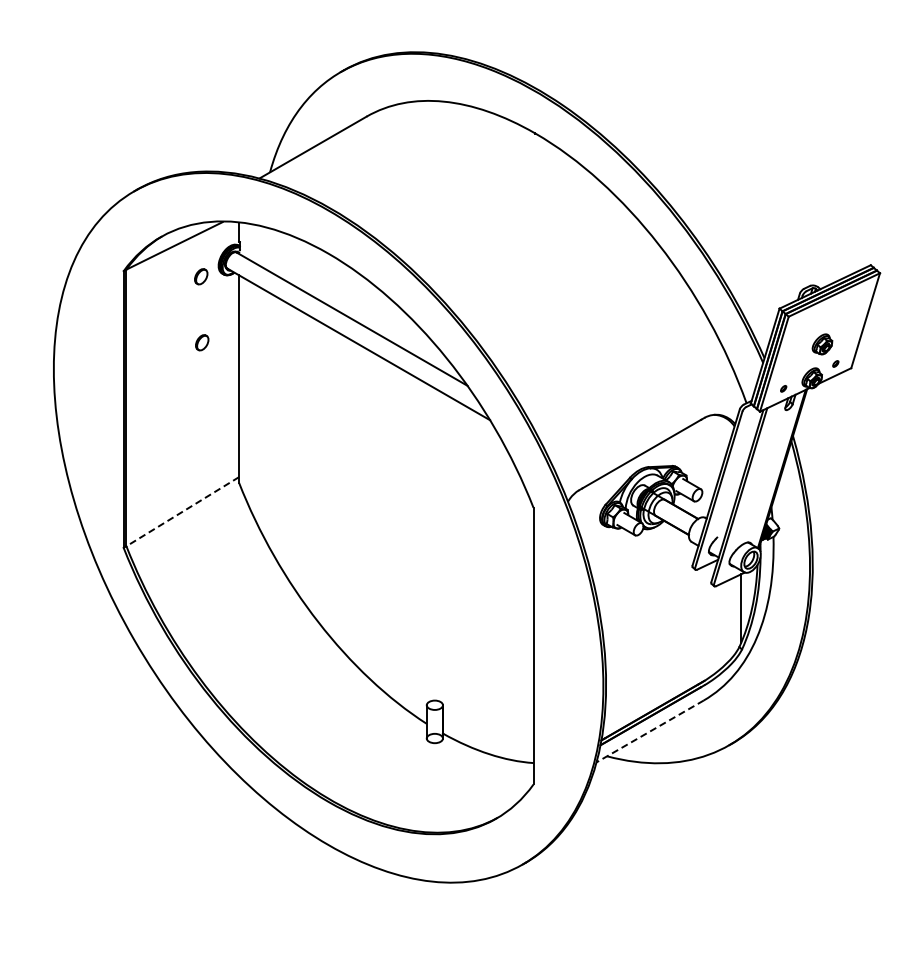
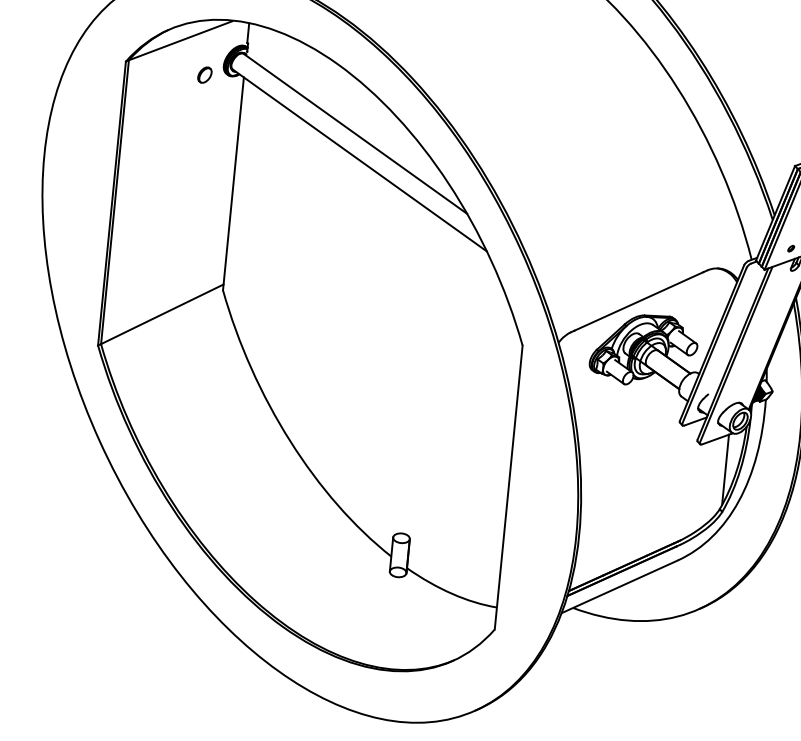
part: (202, 342) -> (199, 142), removed
line: (182, 511) -> (162, 314), dashed -> solid
line: (650, 731) -> (620, 586), dashed -> solid

